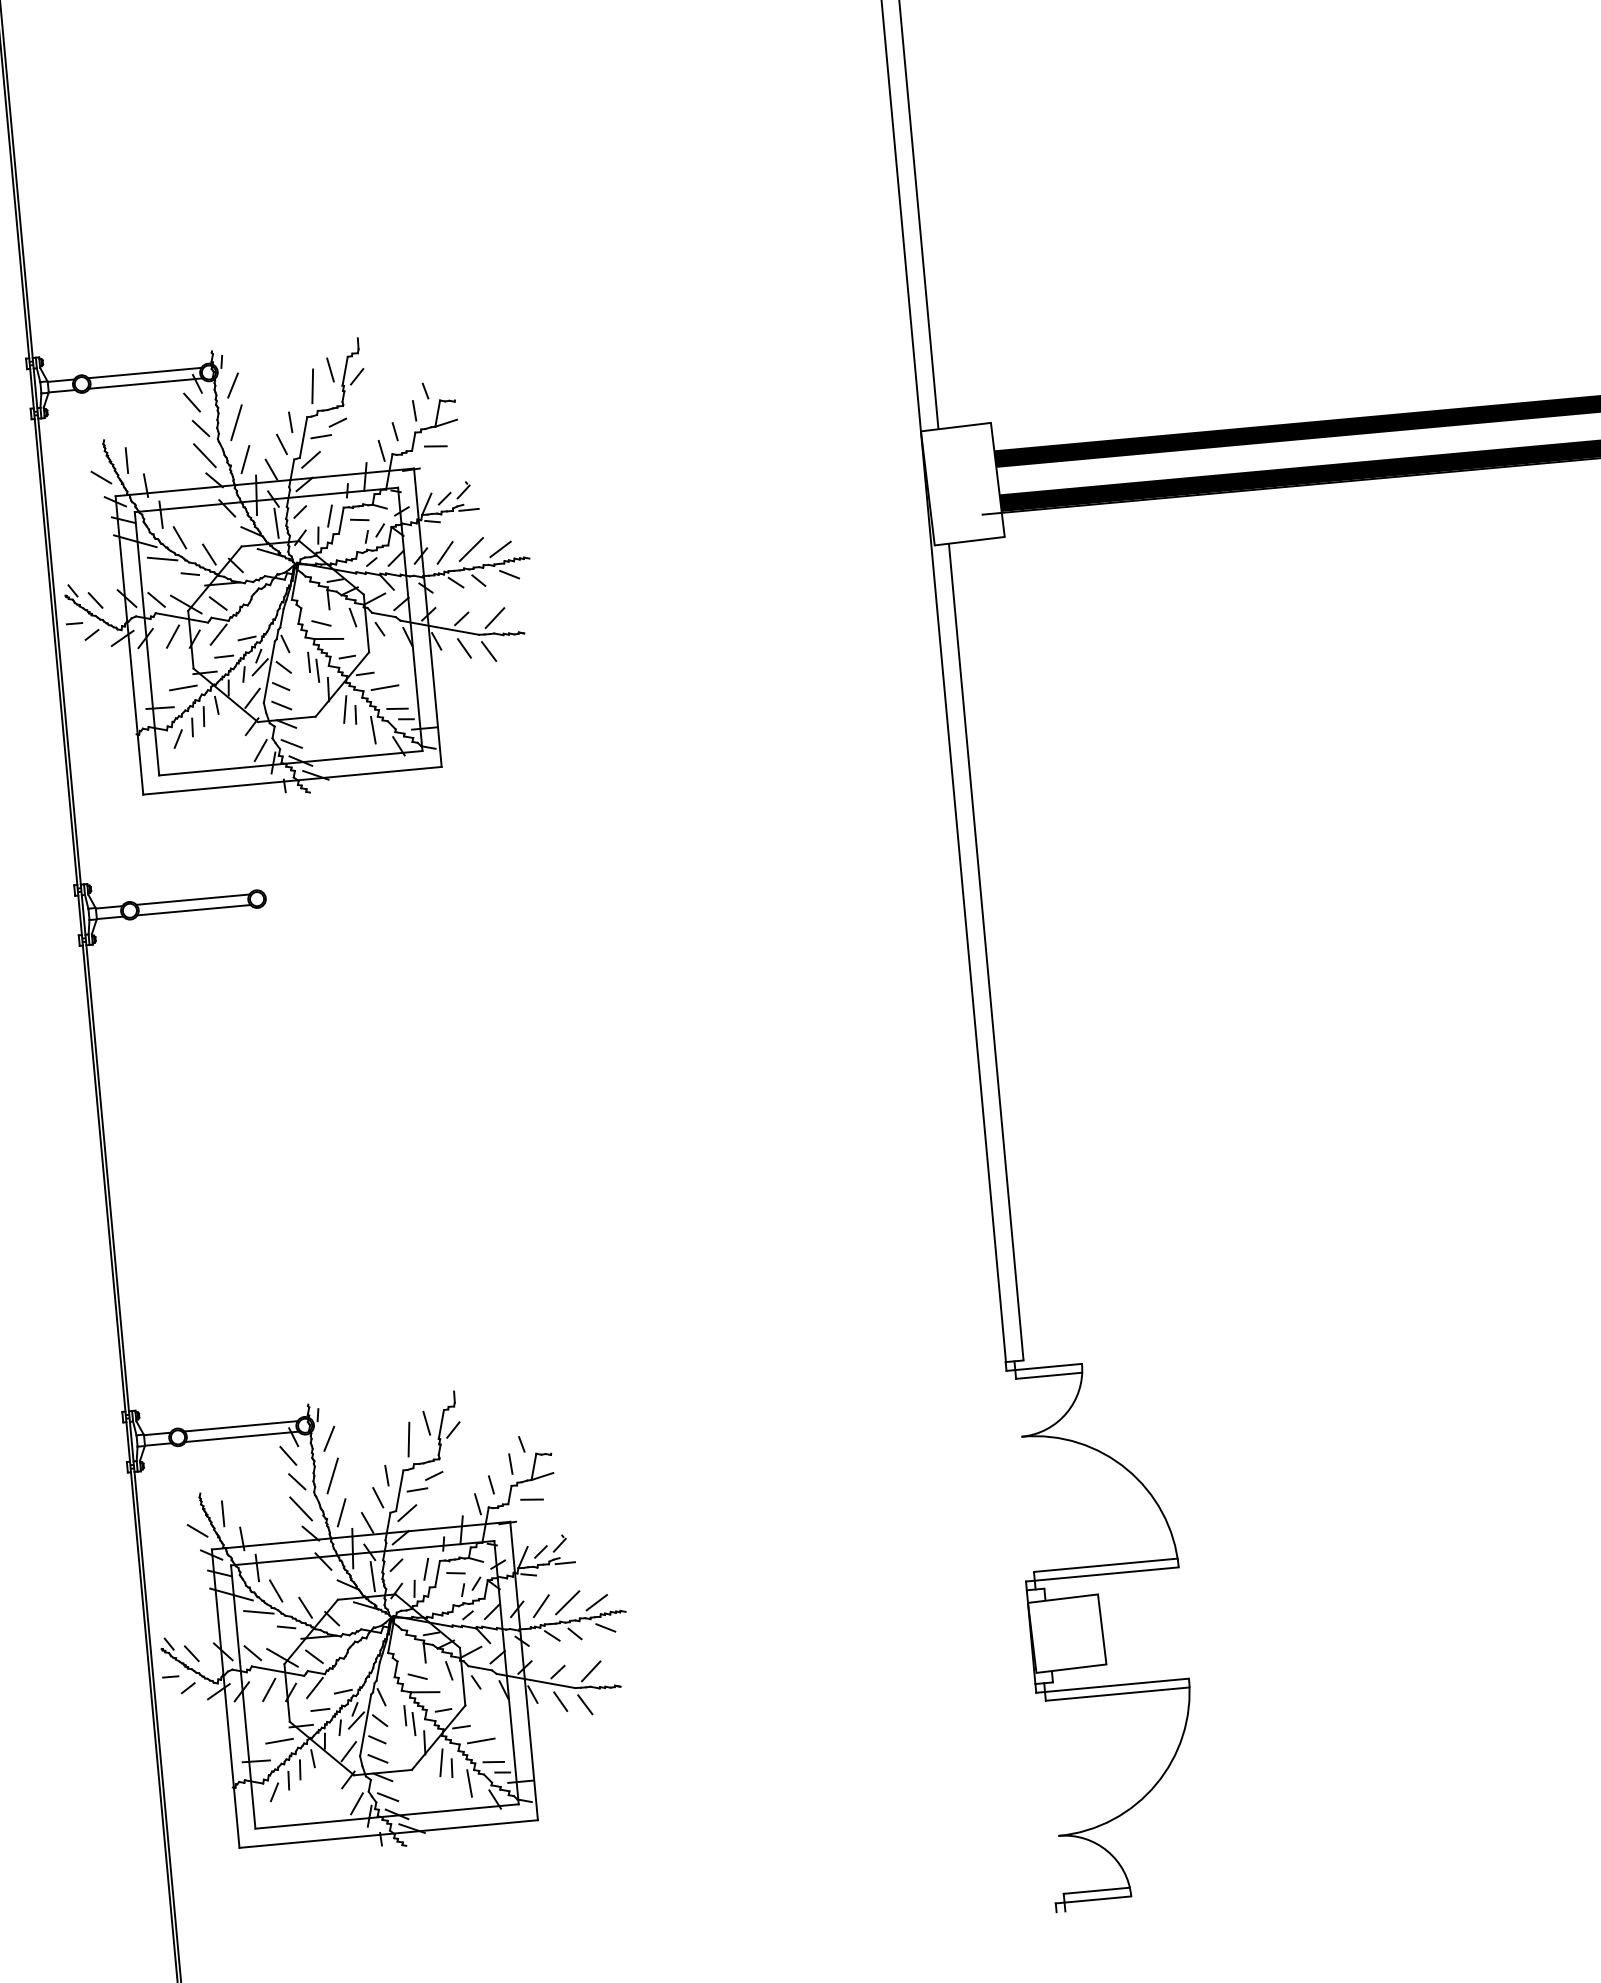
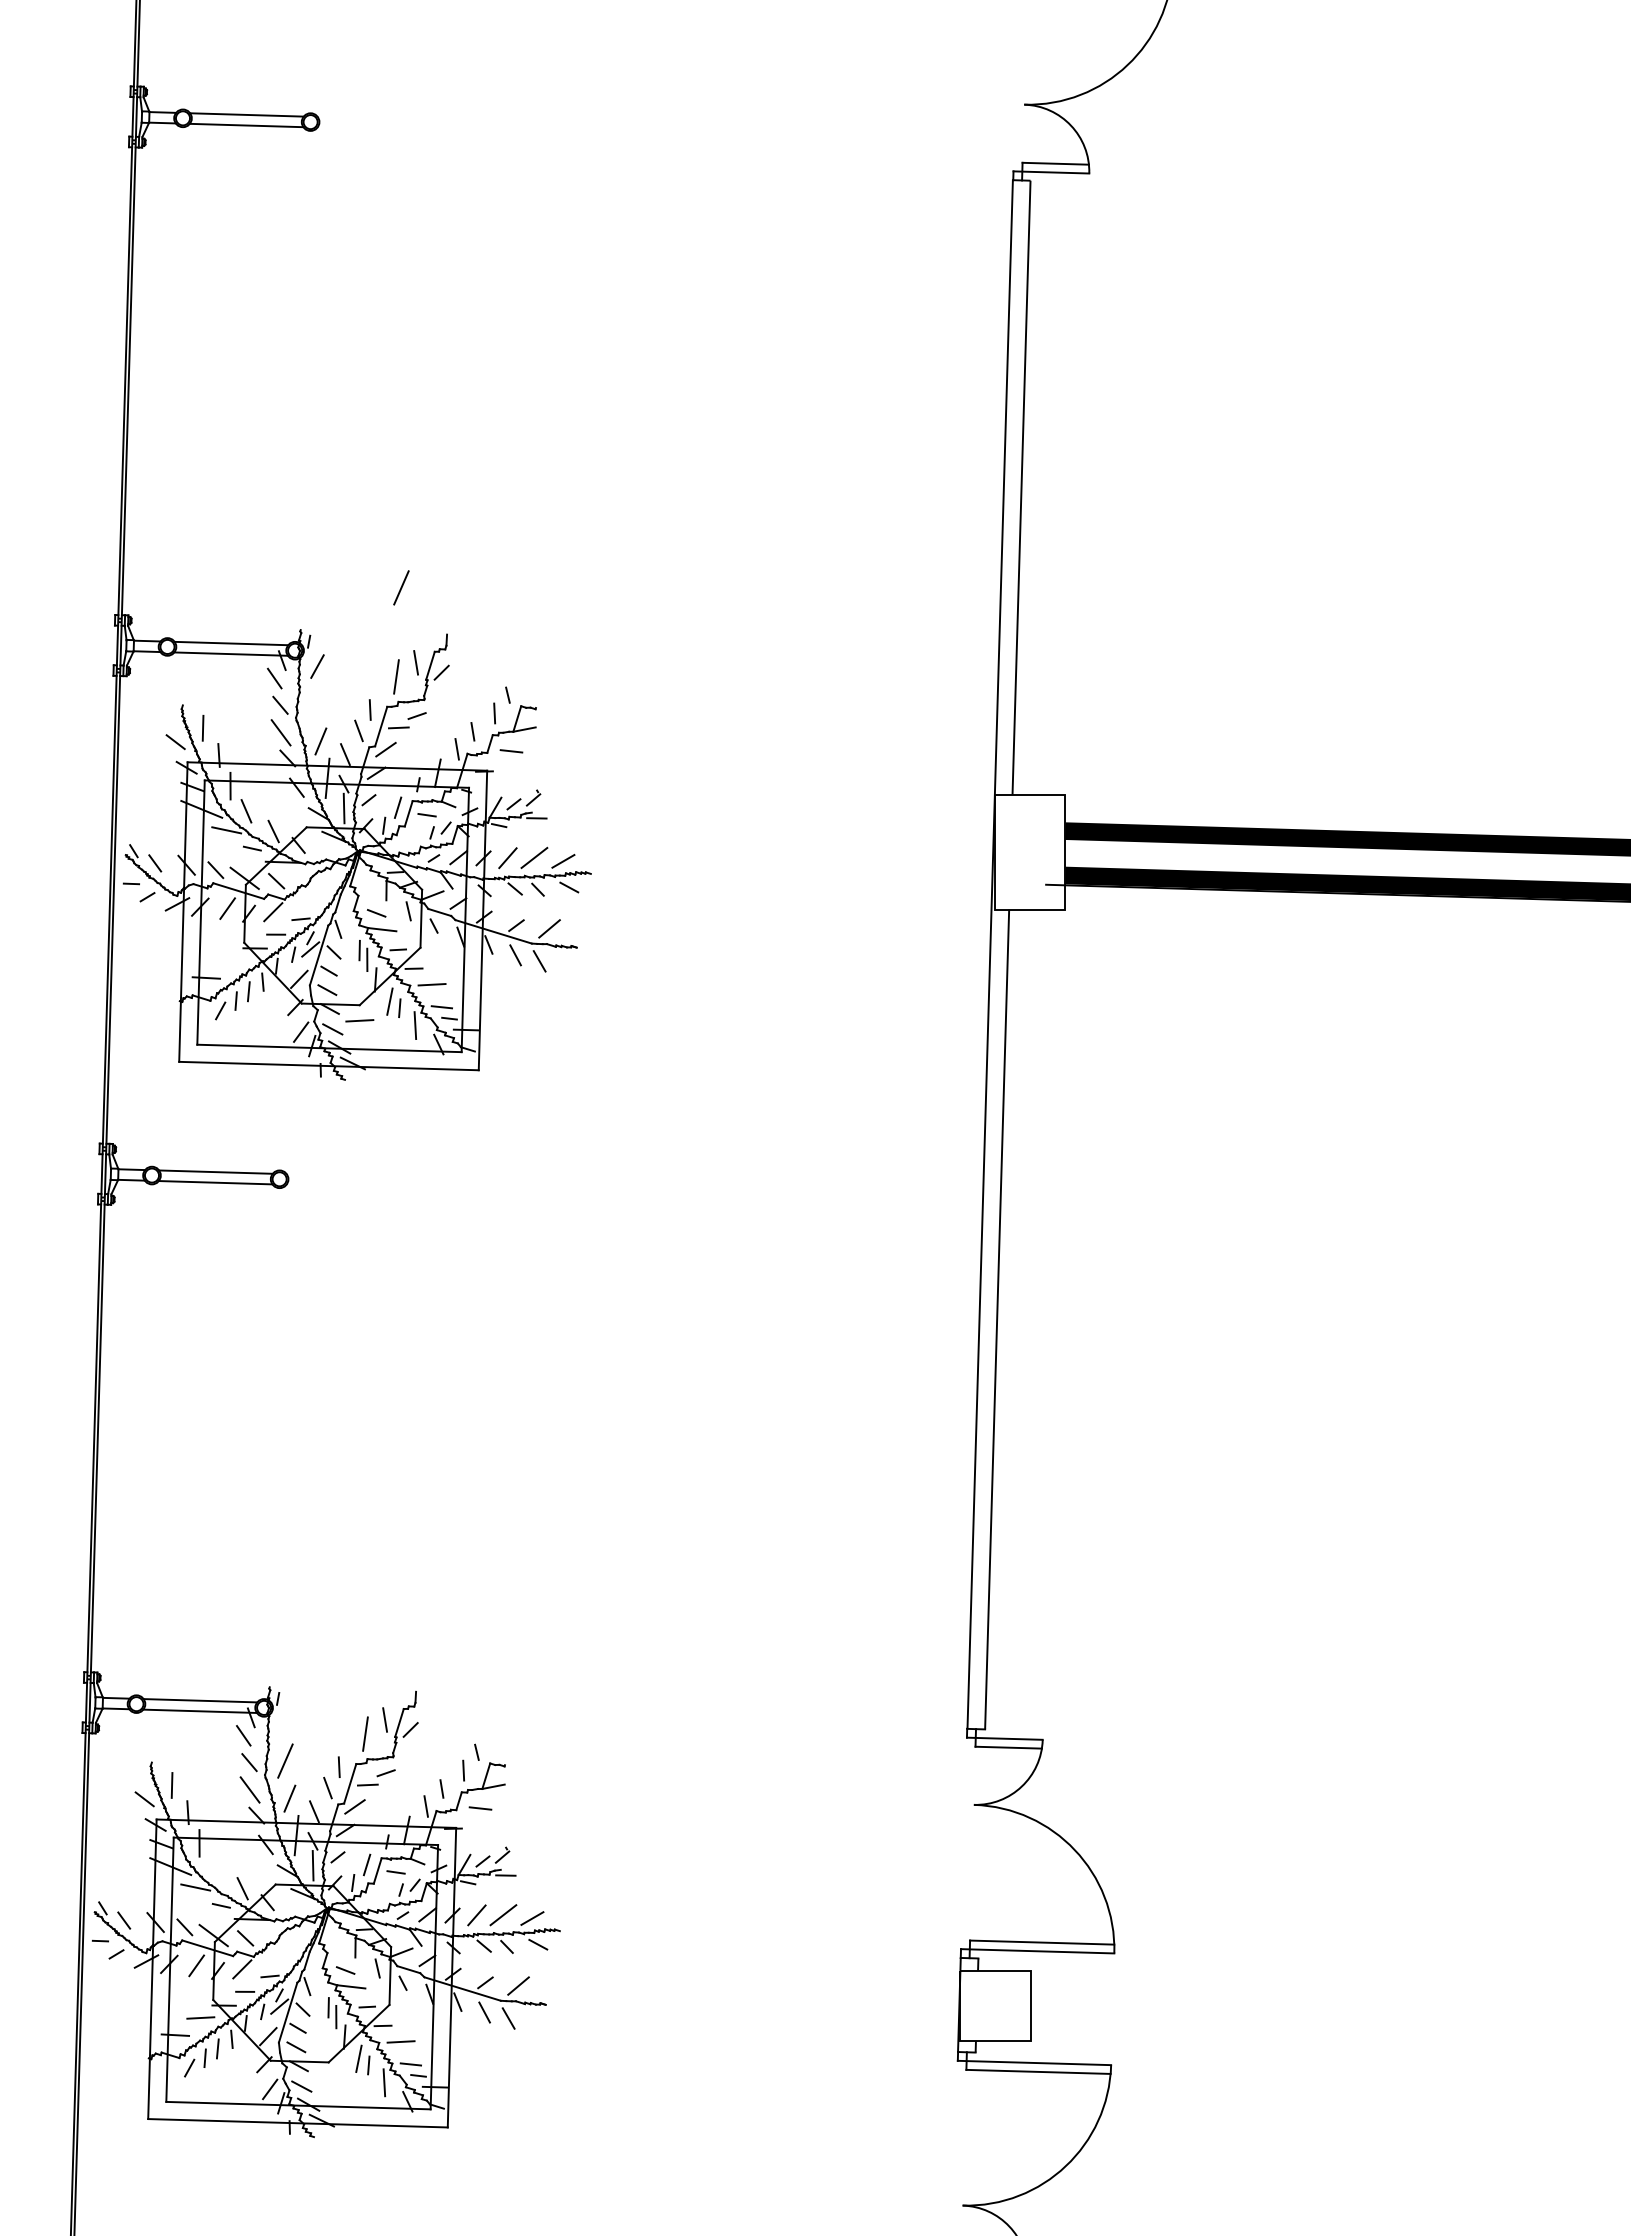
line: (236, 422) -> (401, 587), moved
line: (183, 687) -> (359, 1020), moved
line: (329, 1438) -> (286, 1723), removed
line: (276, 1591) -> (215, 1868), removed

